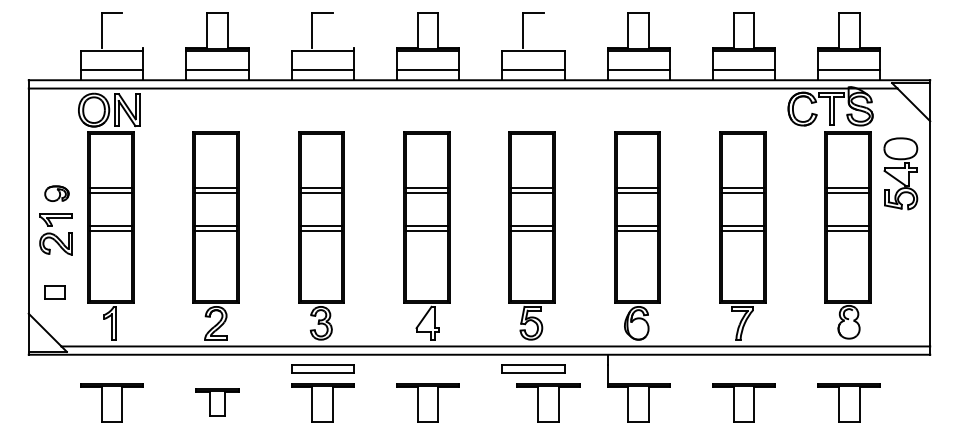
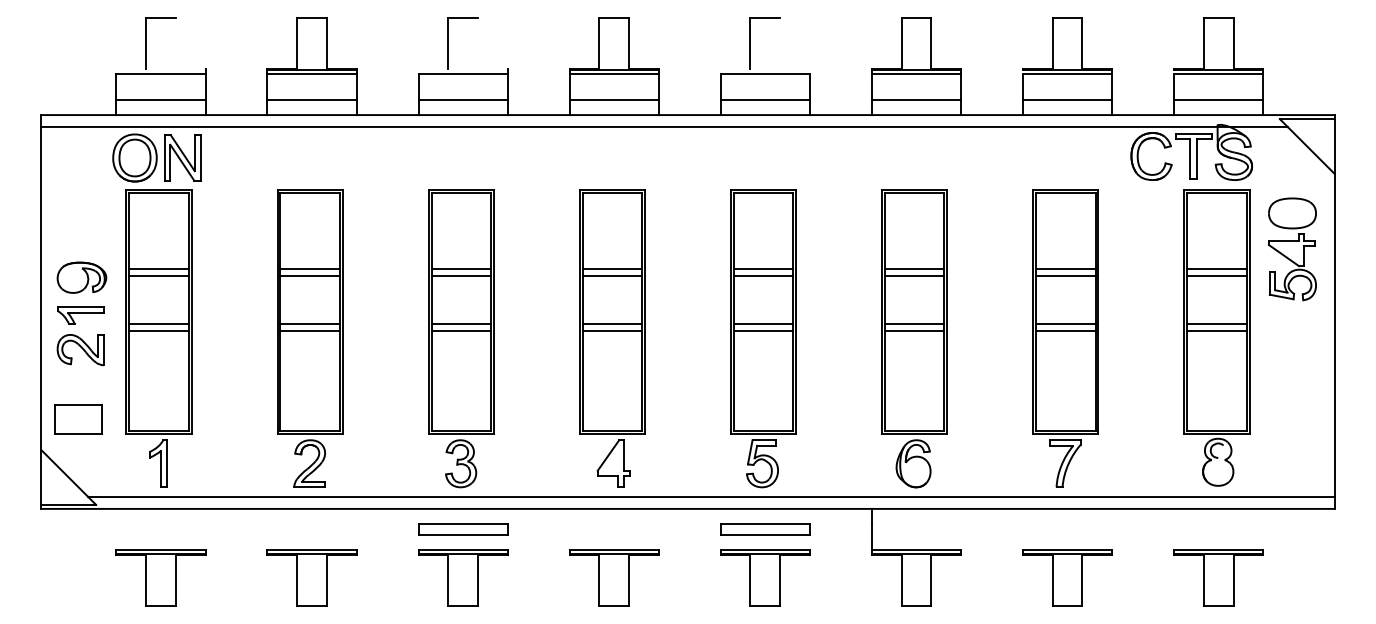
part: (56, 193) -> (81, 277), size x1.43
part: (54, 292) -> (78, 419), size x1.67
part: (217, 402) -> (312, 577), size x1.43
part: (548, 402) -> (765, 577), moved

